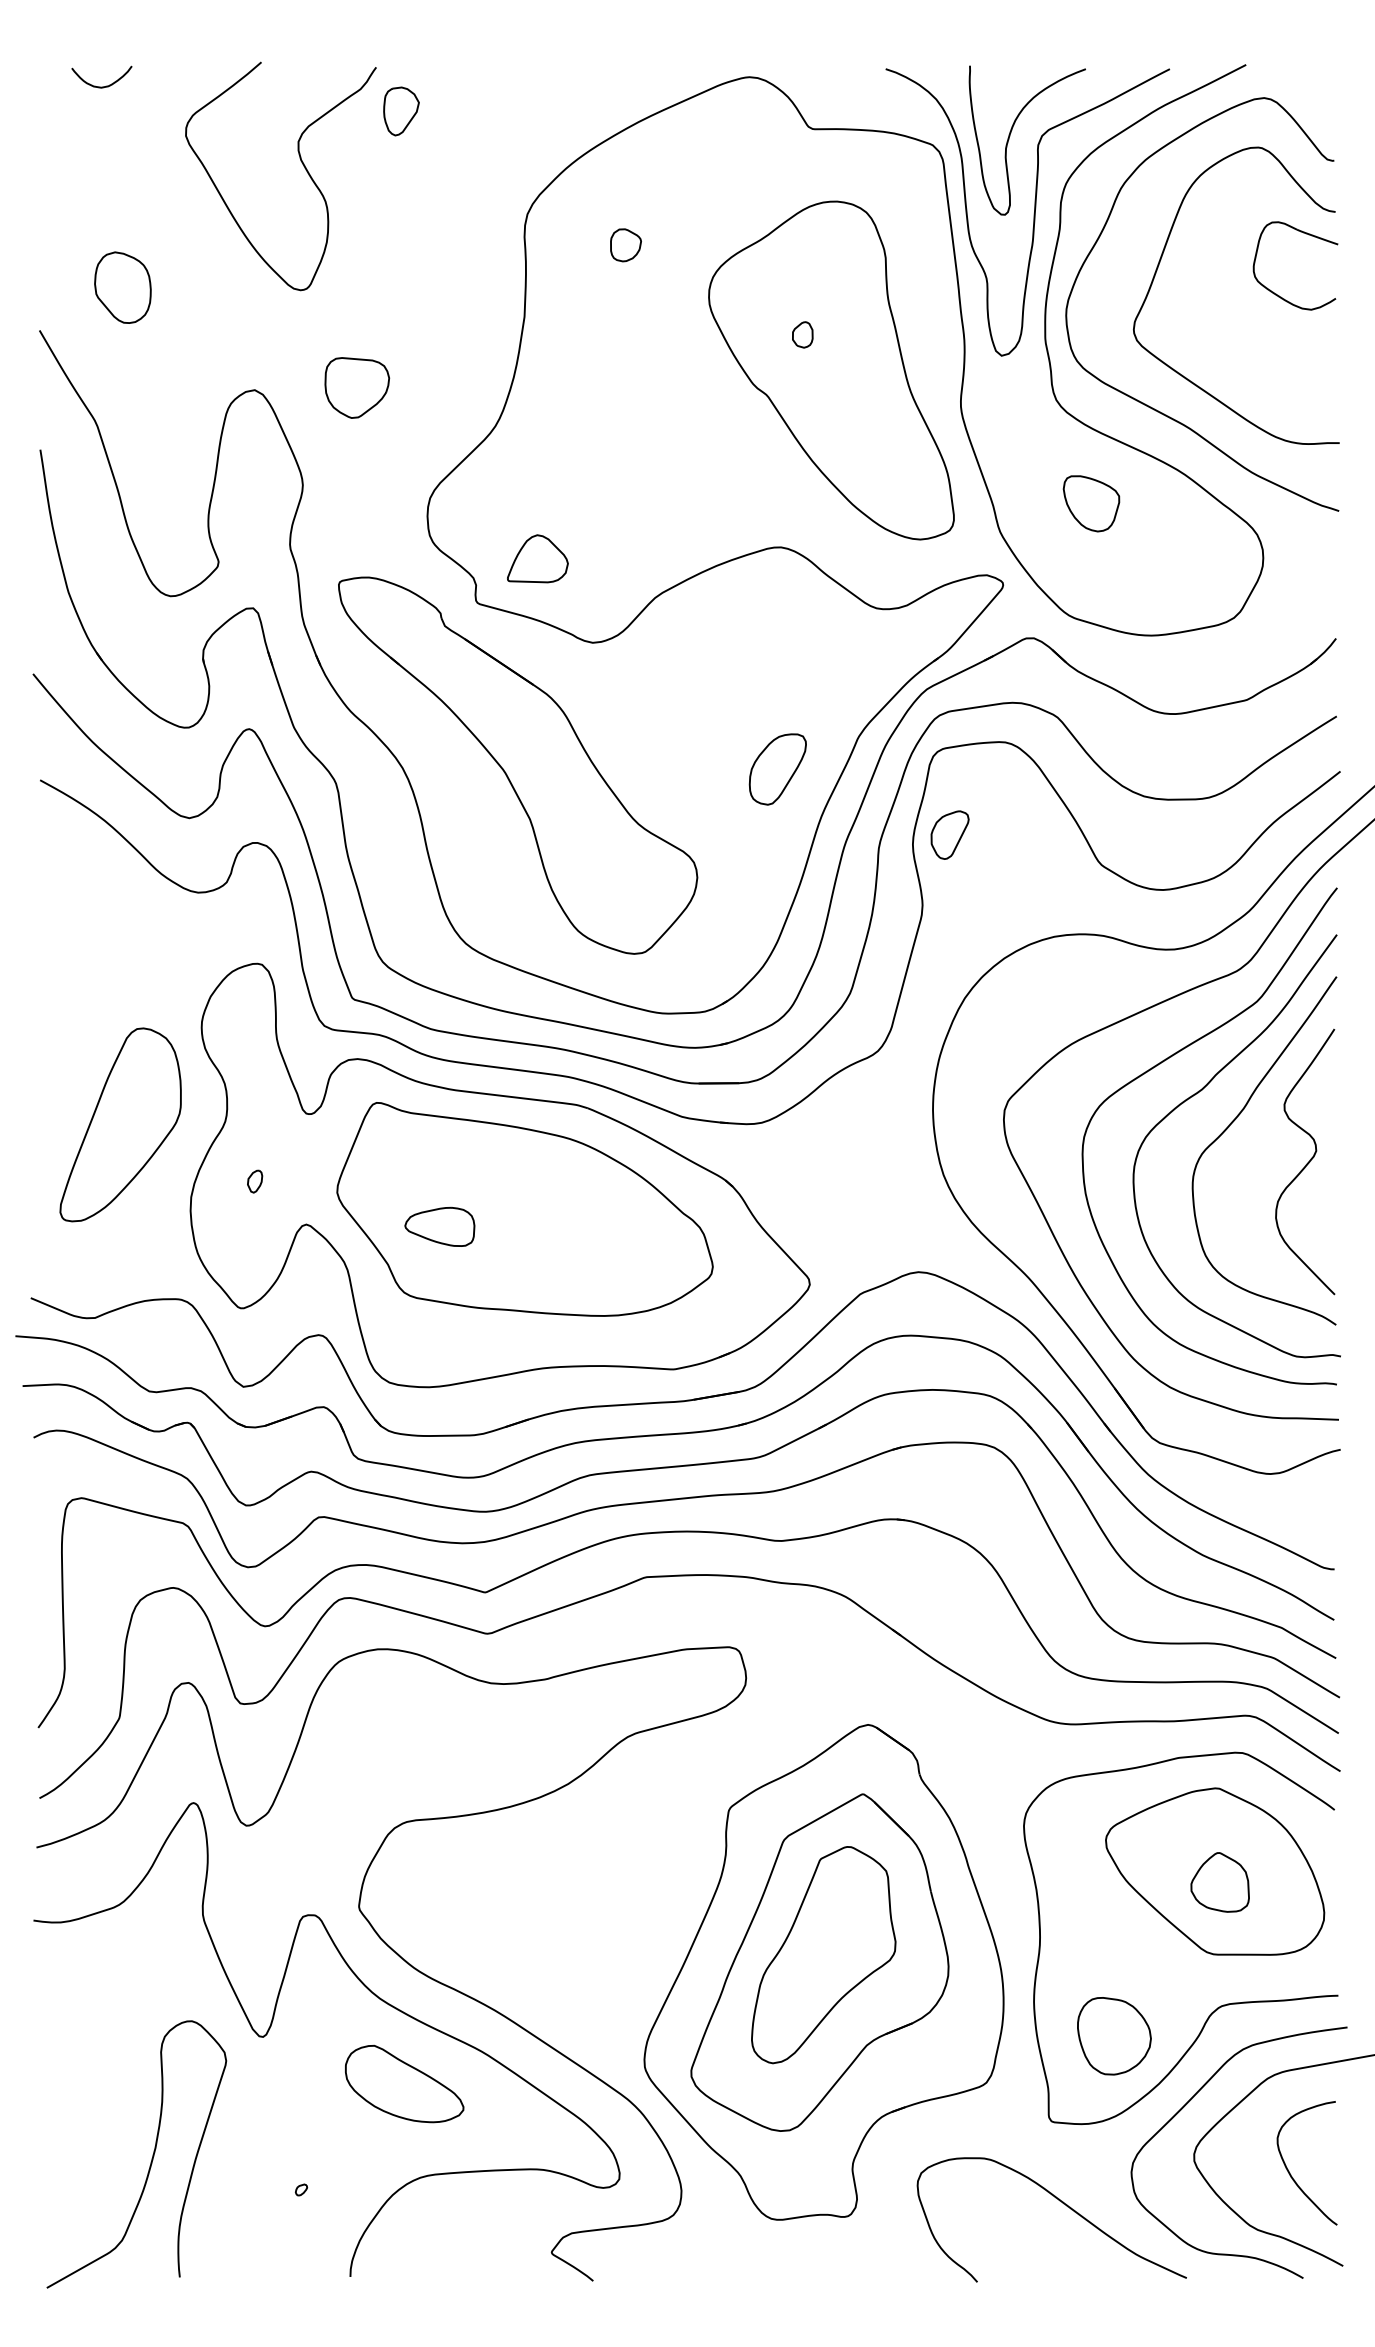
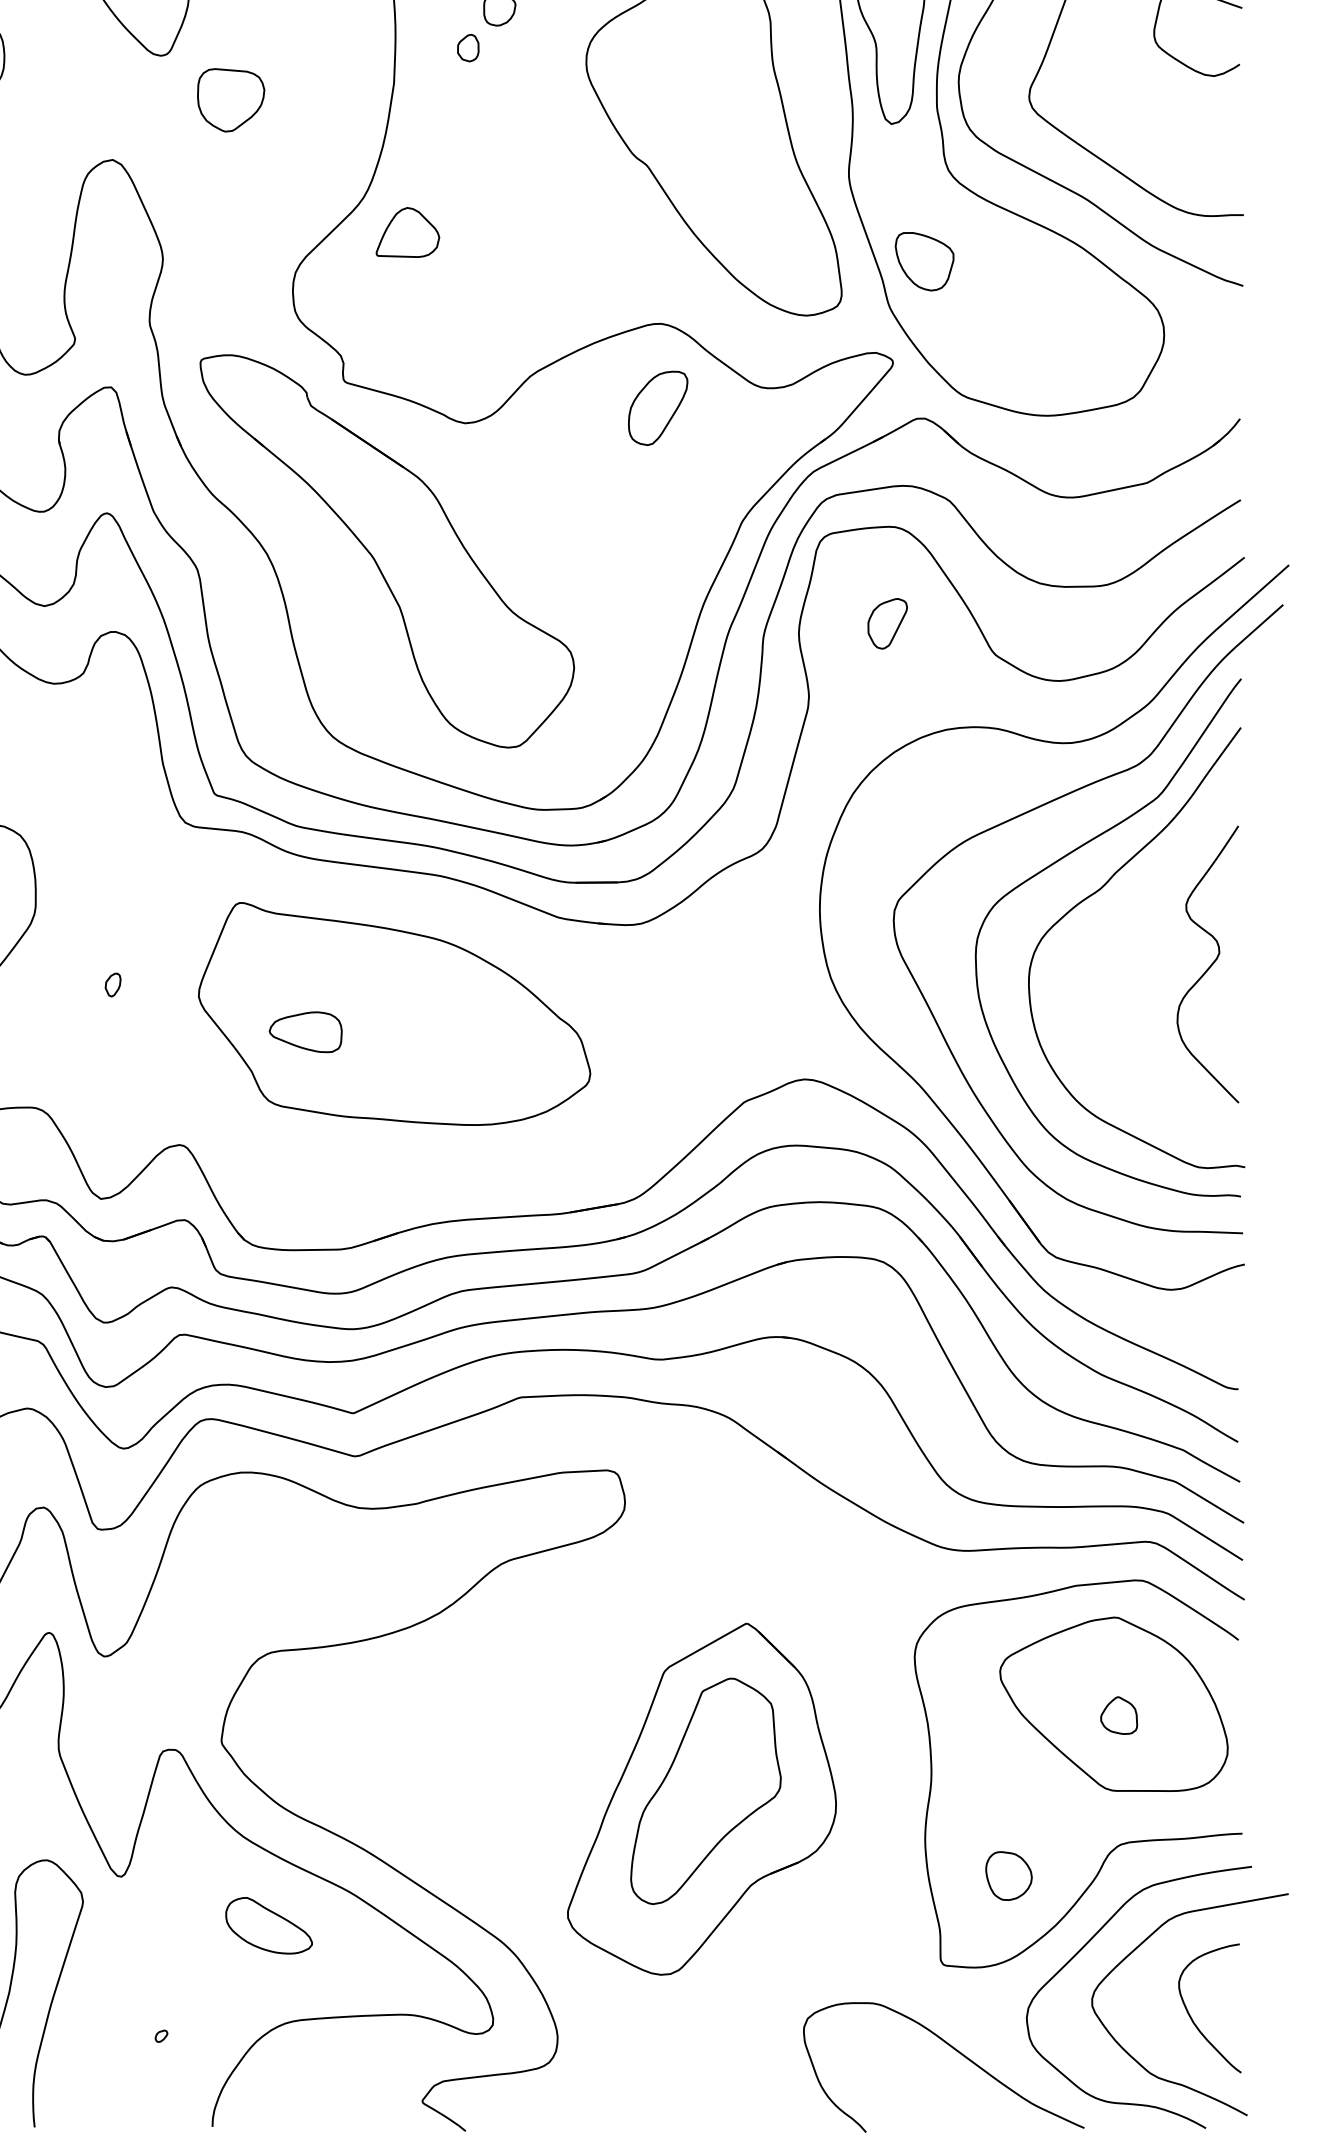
part: (802, 334) -> (468, 47), moved
part: (357, 387) -> (231, 99), moved
part: (1091, 503) -> (924, 261), moved
part: (537, 558) -> (407, 232), moved
part: (777, 769) -> (657, 408), moved
part: (949, 834) -> (887, 623), moved
curve: (1235, 1120) -> (1135, 921), removed
part: (499, 1175) -> (367, 978), removed
part: (1219, 1882) -> (1118, 1715), size x0.6
part: (823, 1972) -> (705, 1809), removed
part: (1114, 2036) -> (1009, 1876), size x0.6
part: (404, 2083) -> (268, 1925), size x0.7

